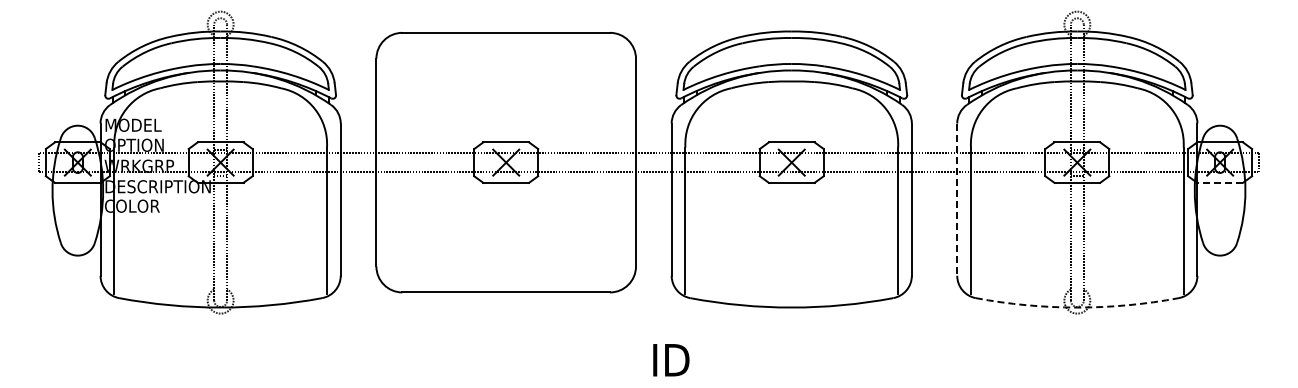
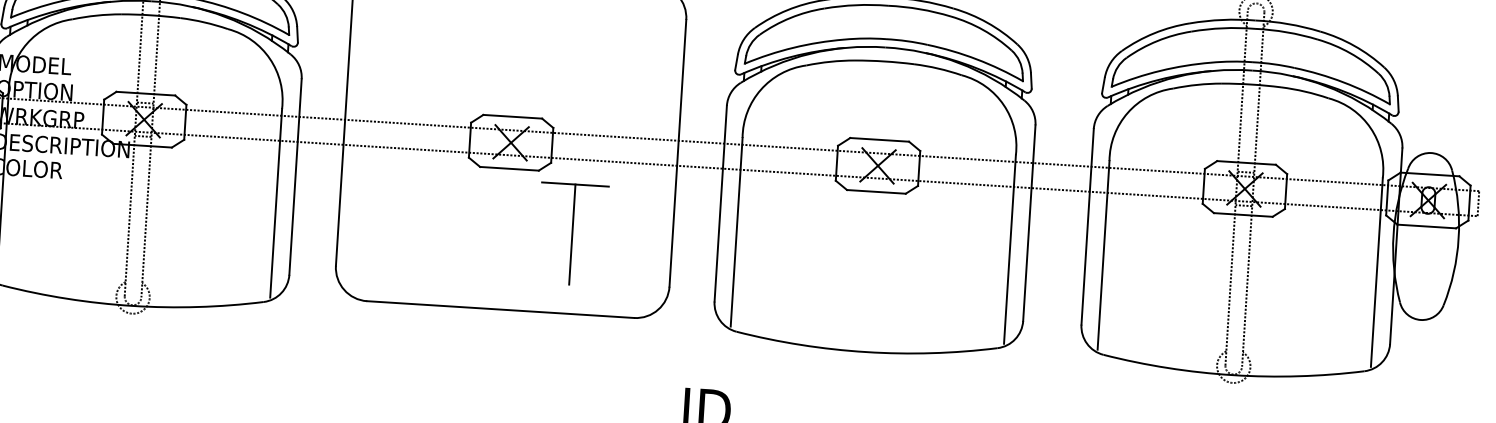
line: (1220, 182) -> (1427, 226), dashed -> solid
line: (957, 200) -> (1087, 227), dashed -> solid
part: (557, 230) -> (571, 234), added
arc: (1077, 307) -> (1233, 375), dashed -> solid

